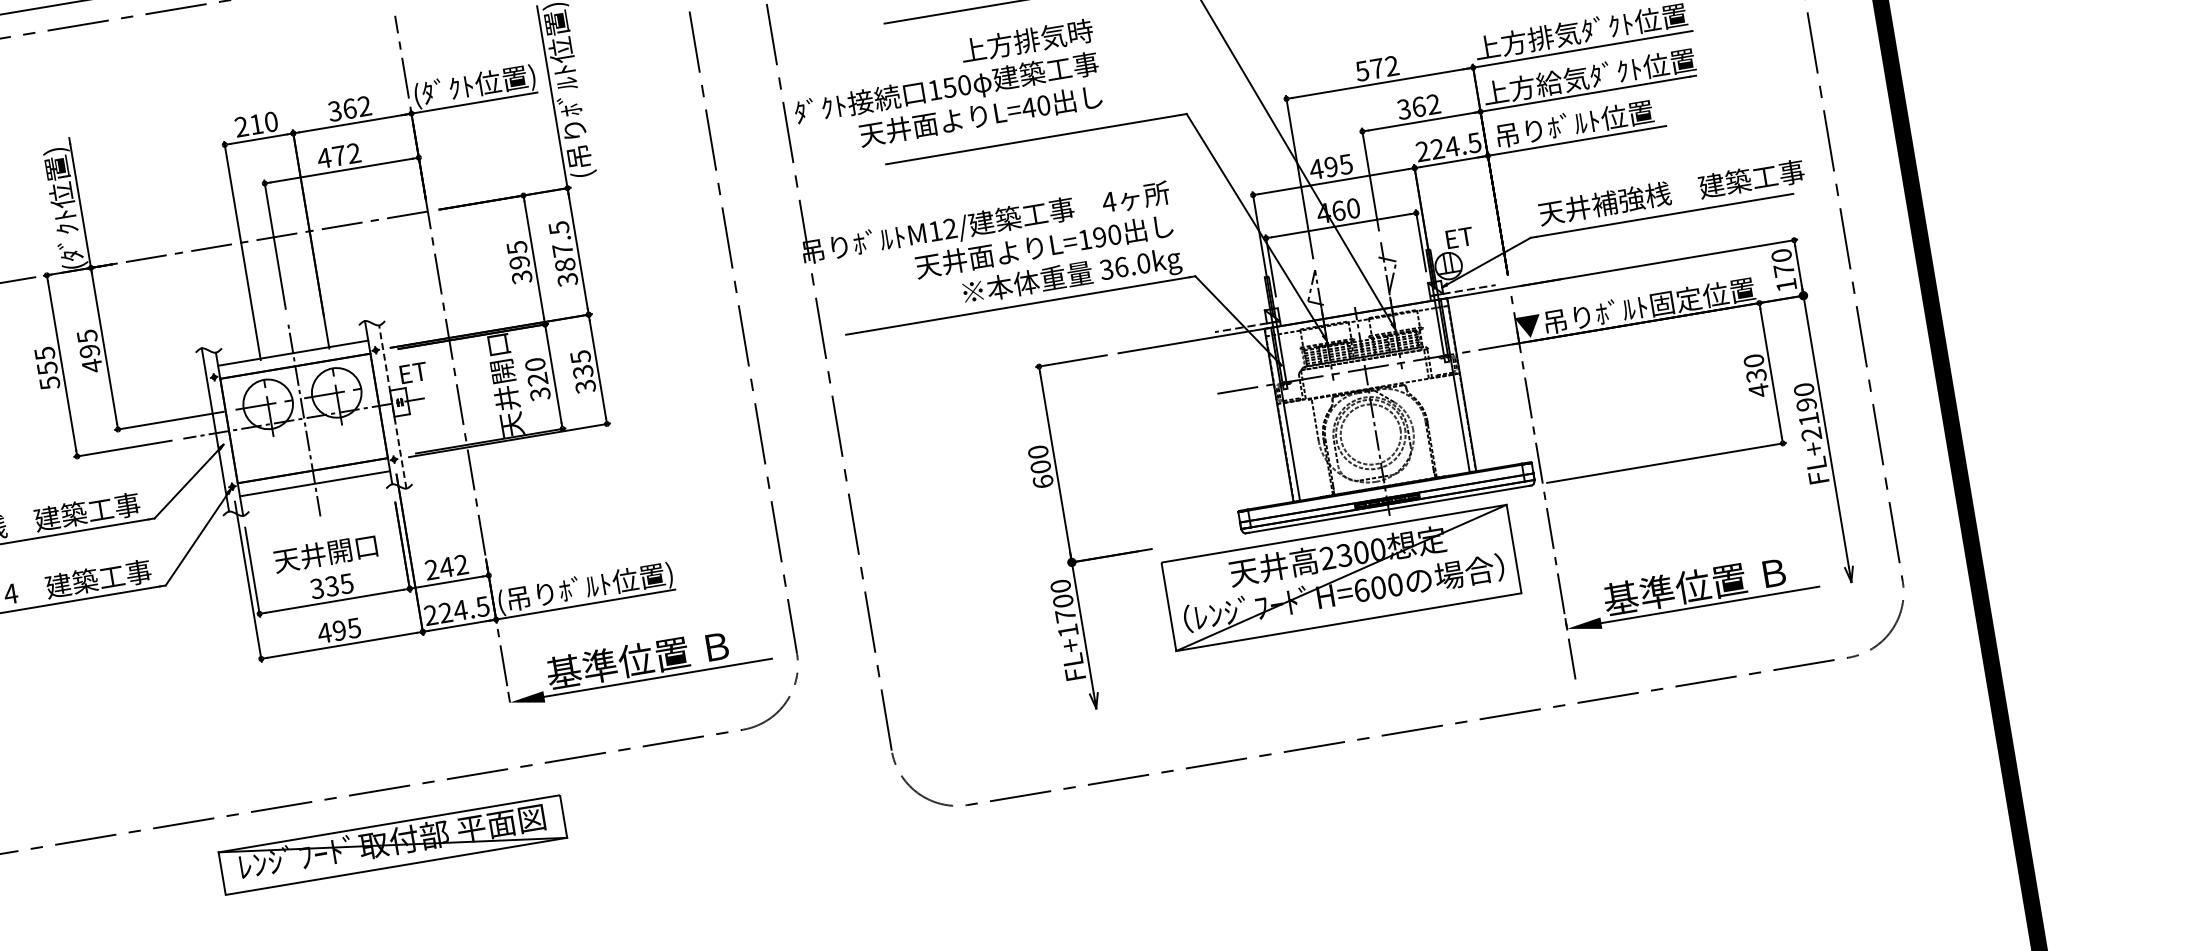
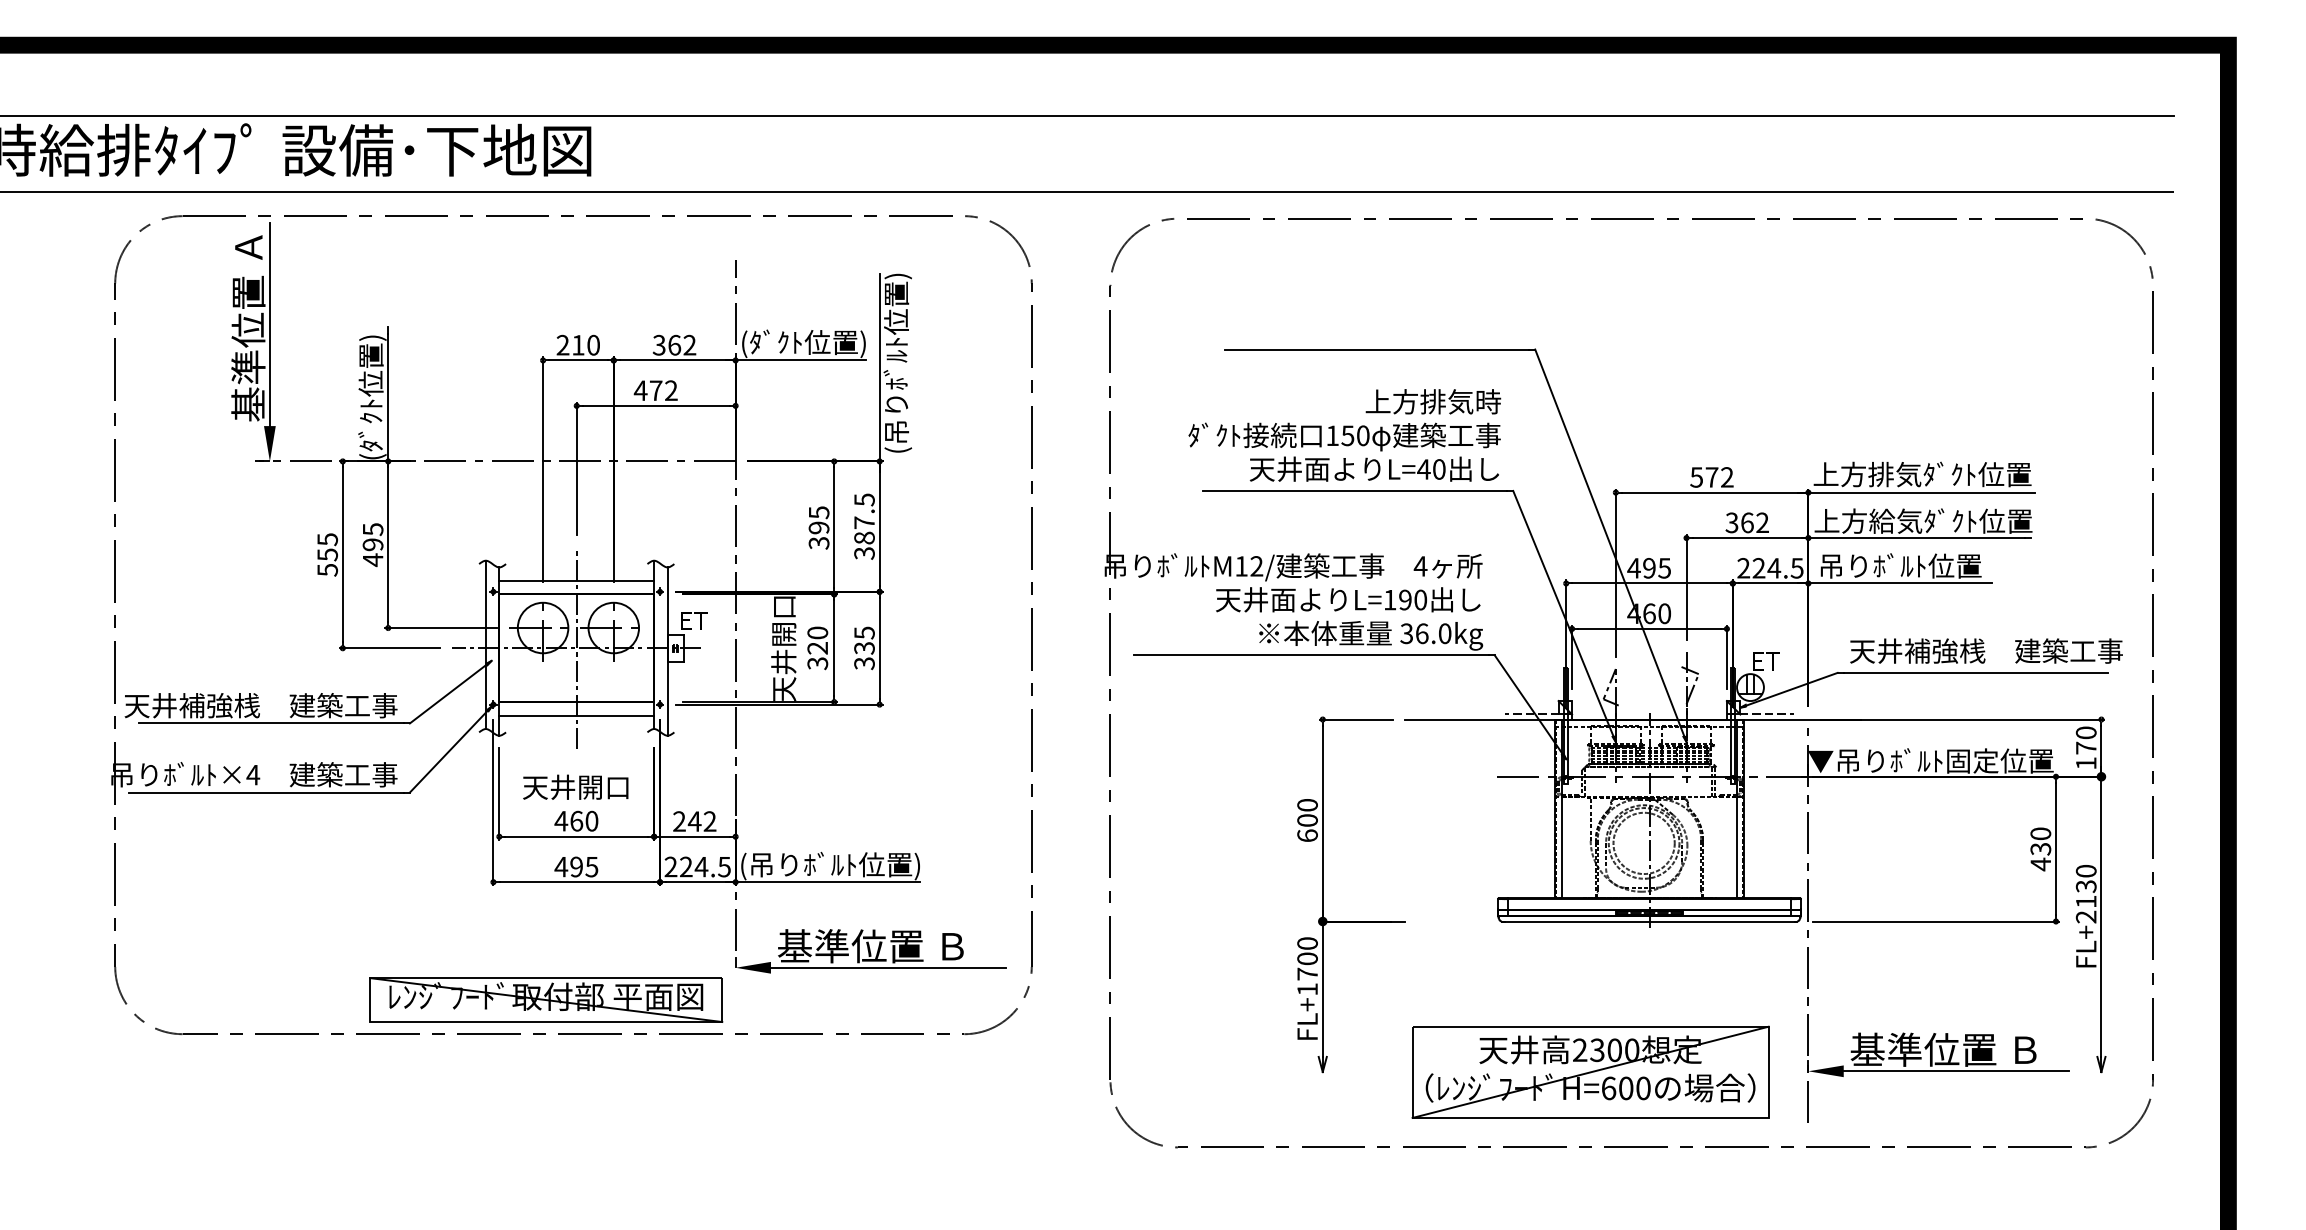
text: (946, 87) -> (1344, 435), moved
text: (1806, 404) -> (2086, 886), FL+2190 -> FL+2130
line: (392, 406) -> (667, 651), dashed -> solid
part: (1341, 577) -> (1590, 1071), moved
text: (331, 585) -> (576, 820), 335 -> 460
part: (393, 844) -> (546, 999), moved

